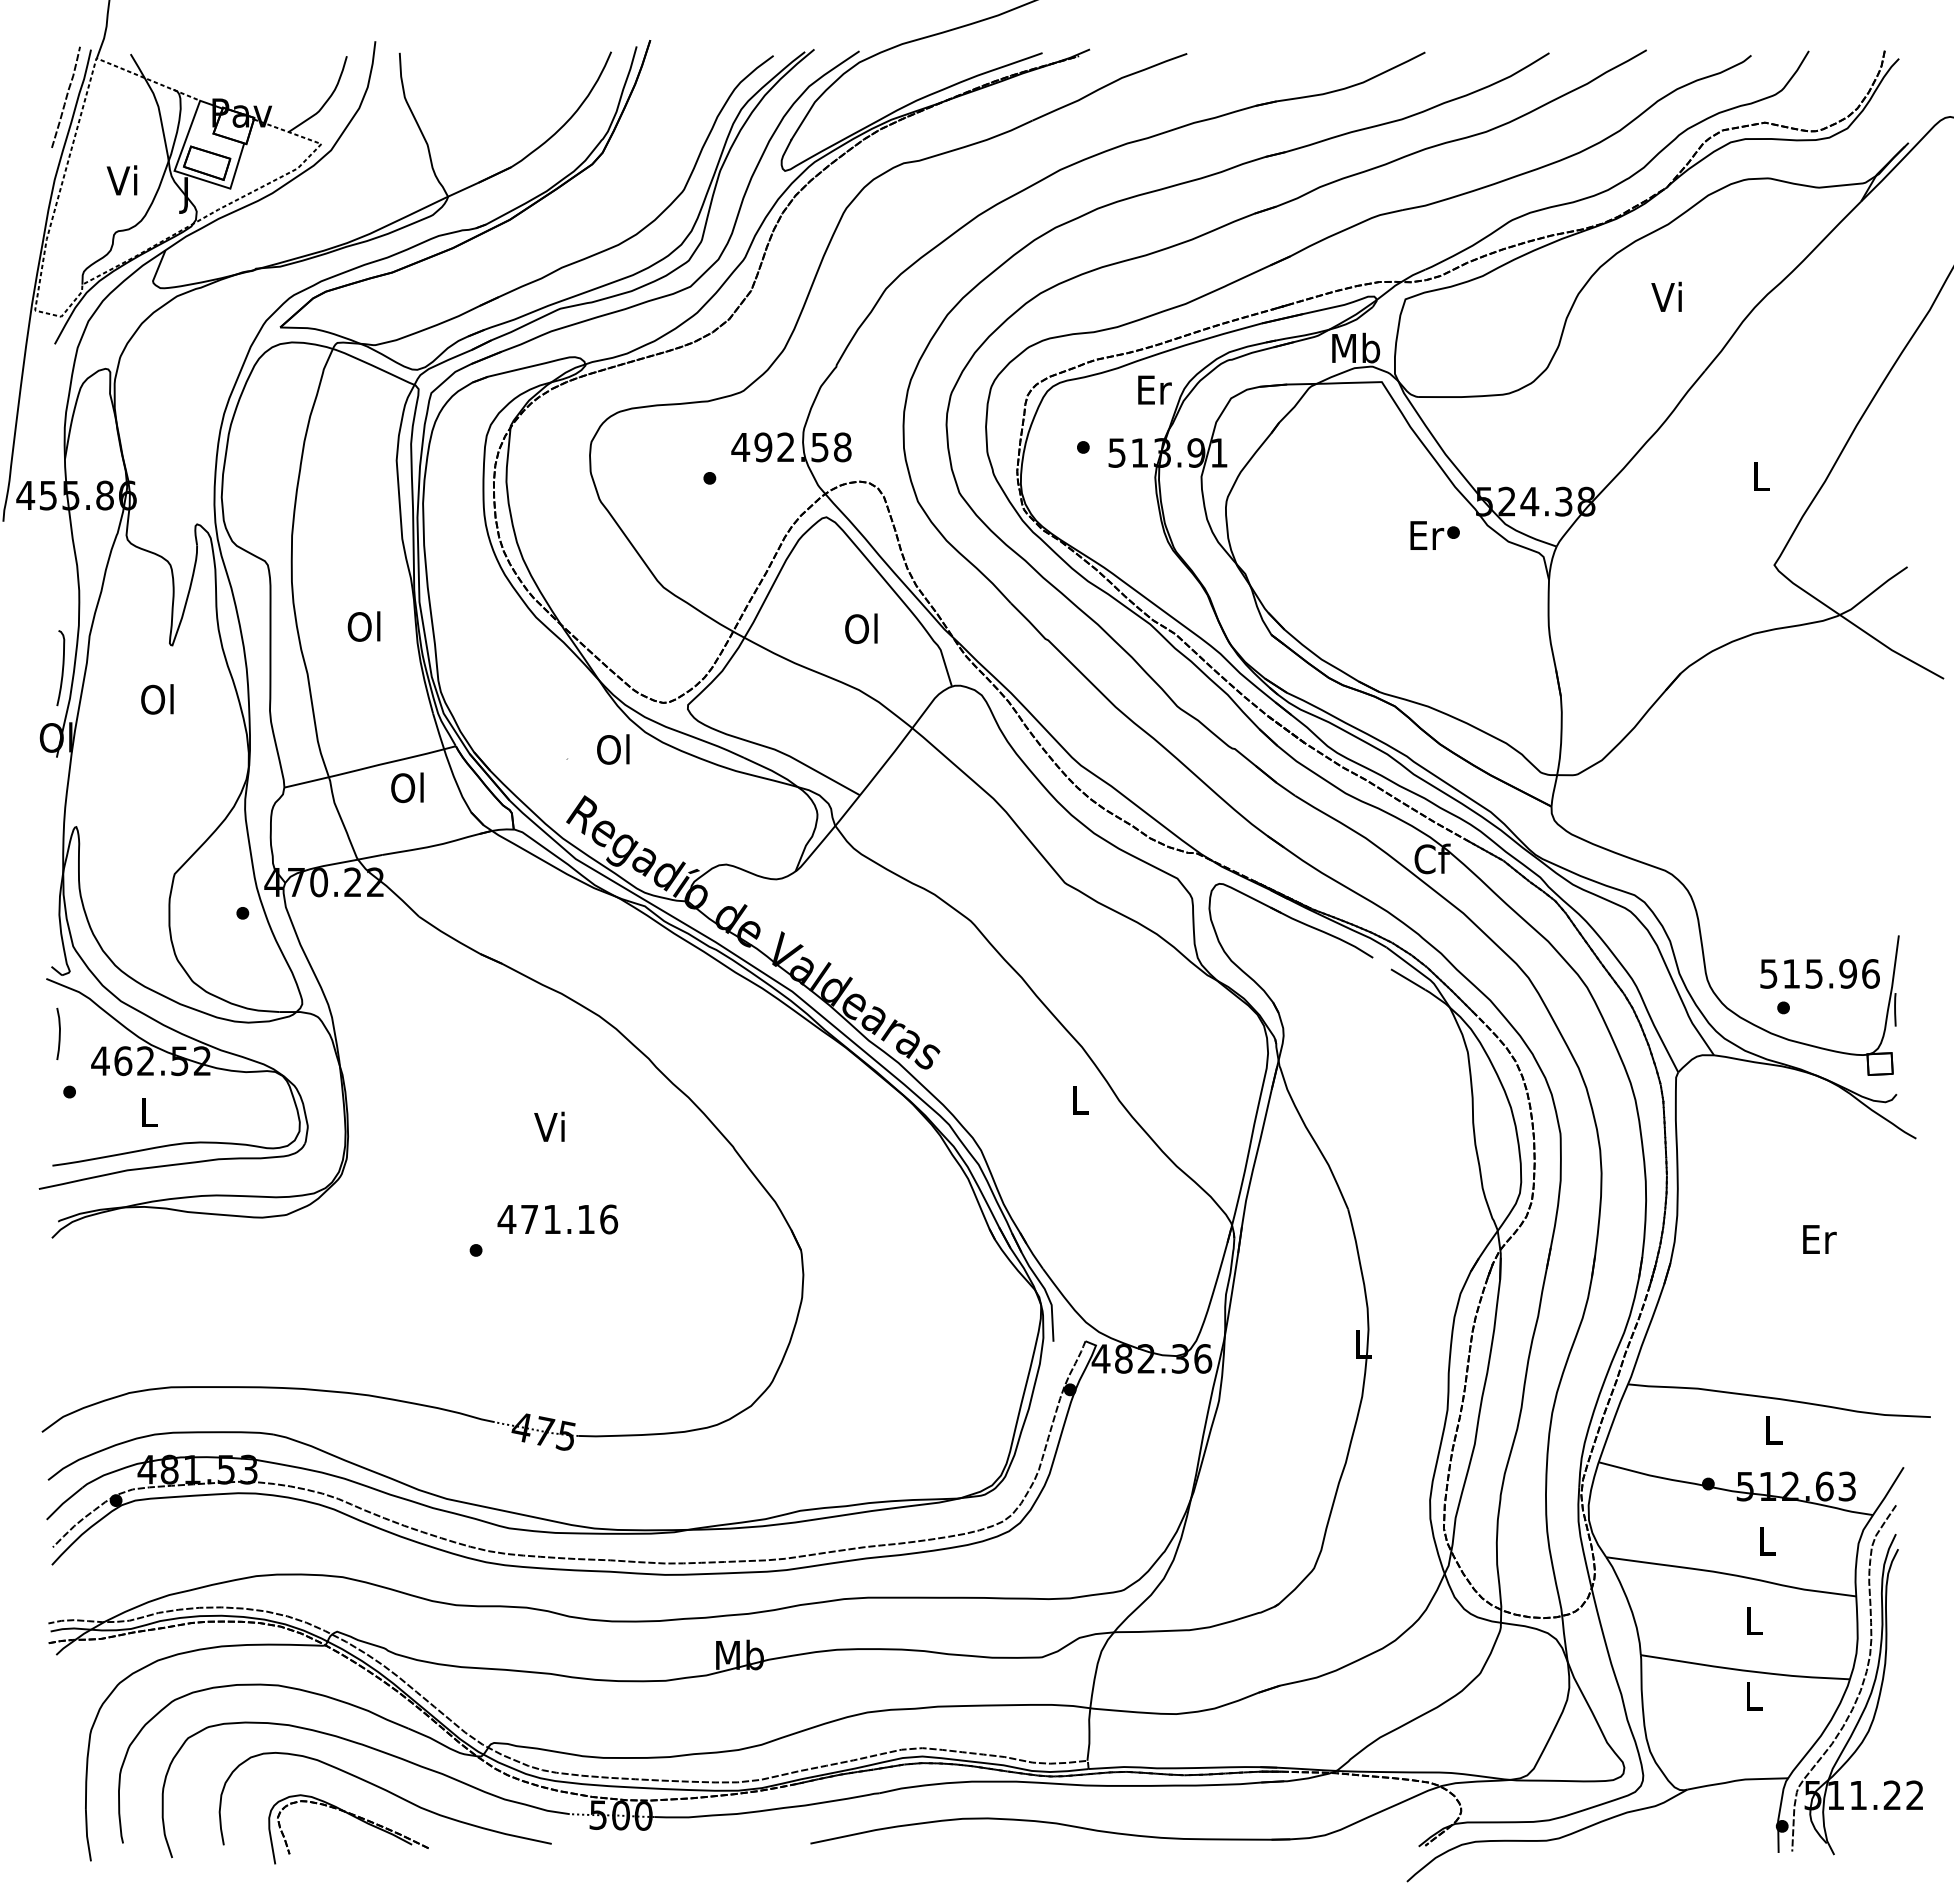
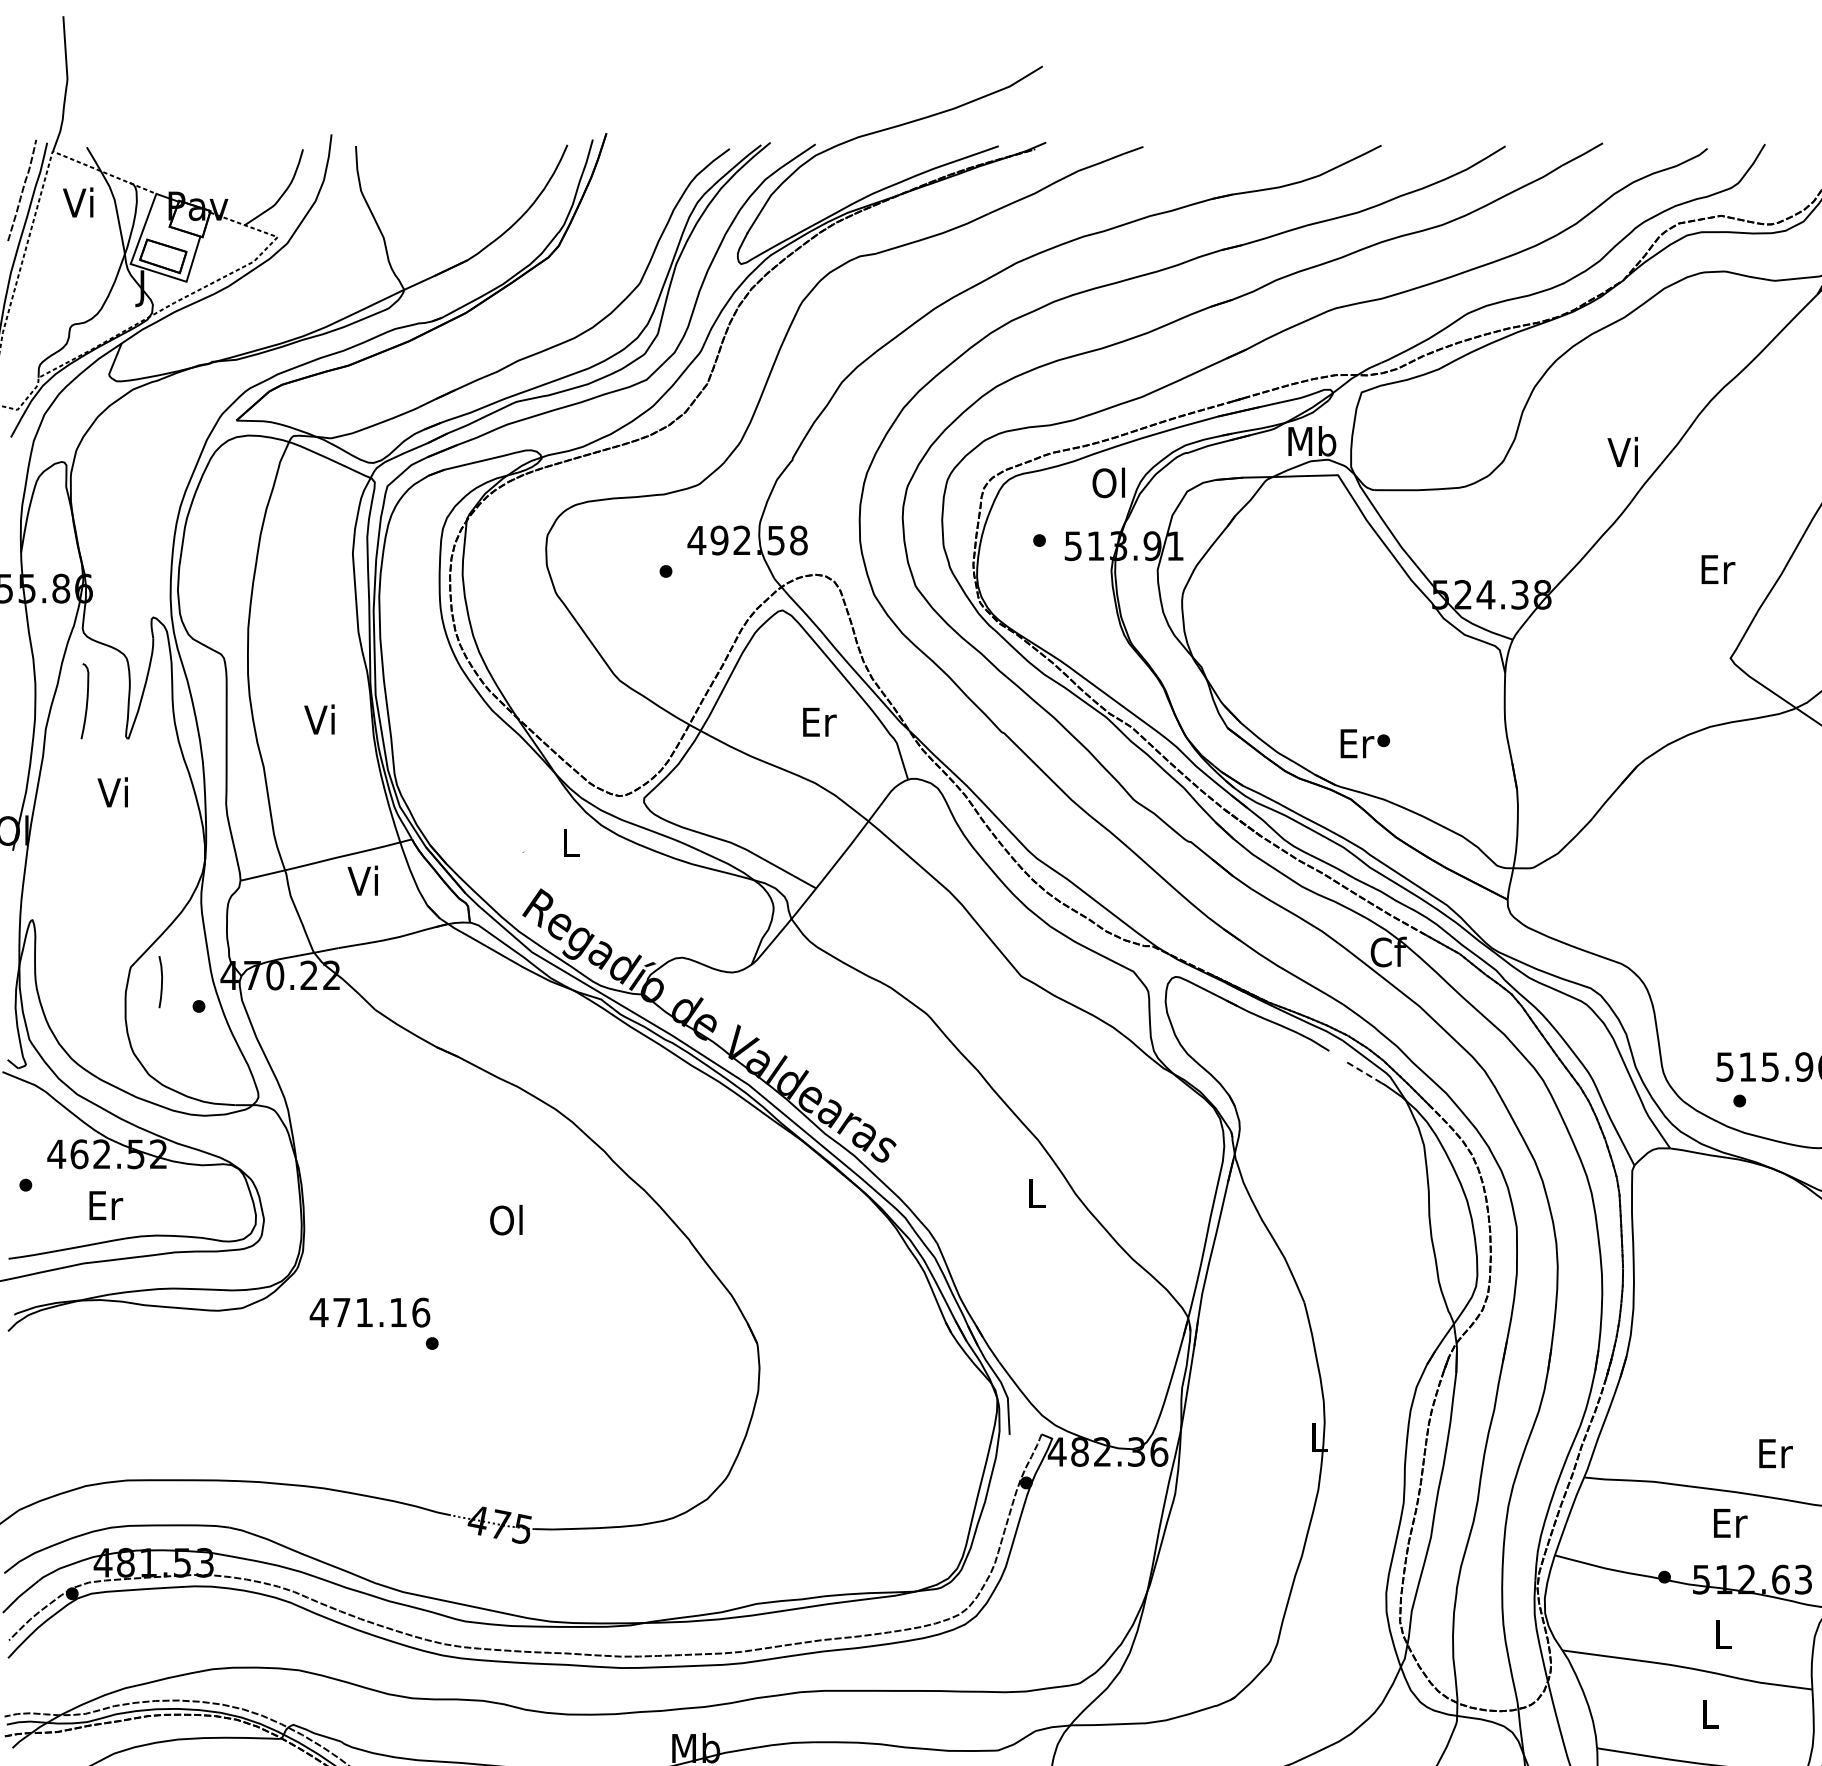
text: (121, 180) -> (77, 202), moved
text: (1666, 296) -> (1622, 451), moved
text: (1153, 389) -> (1109, 482), Er -> Ol
text: (1762, 476) -> (1718, 569), L -> Er
text: (1434, 535) -> (1364, 743), moved
text: (363, 626) -> (319, 719), Ol -> Vi
text: (862, 628) -> (818, 721), Ol -> Er
curve: (62, 668) -> (86, 701), moved
text: (157, 699) -> (113, 792), Ol -> Vi
text: (613, 749) -> (569, 842), Ol -> L
text: (407, 787) -> (363, 880), Ol -> Vi
line: (1408, 979) -> (1364, 1072), solid -> dashed
curve: (59, 1033) -> (161, 981), moved
text: (149, 1112) -> (105, 1205), L -> Er
text: (550, 1126) -> (506, 1219), Vi -> Ol
text: (557, 1219) -> (369, 1312), moved
text: (1819, 1239) -> (1775, 1453), moved
text: (1774, 1429) -> (1730, 1522), L -> Er

